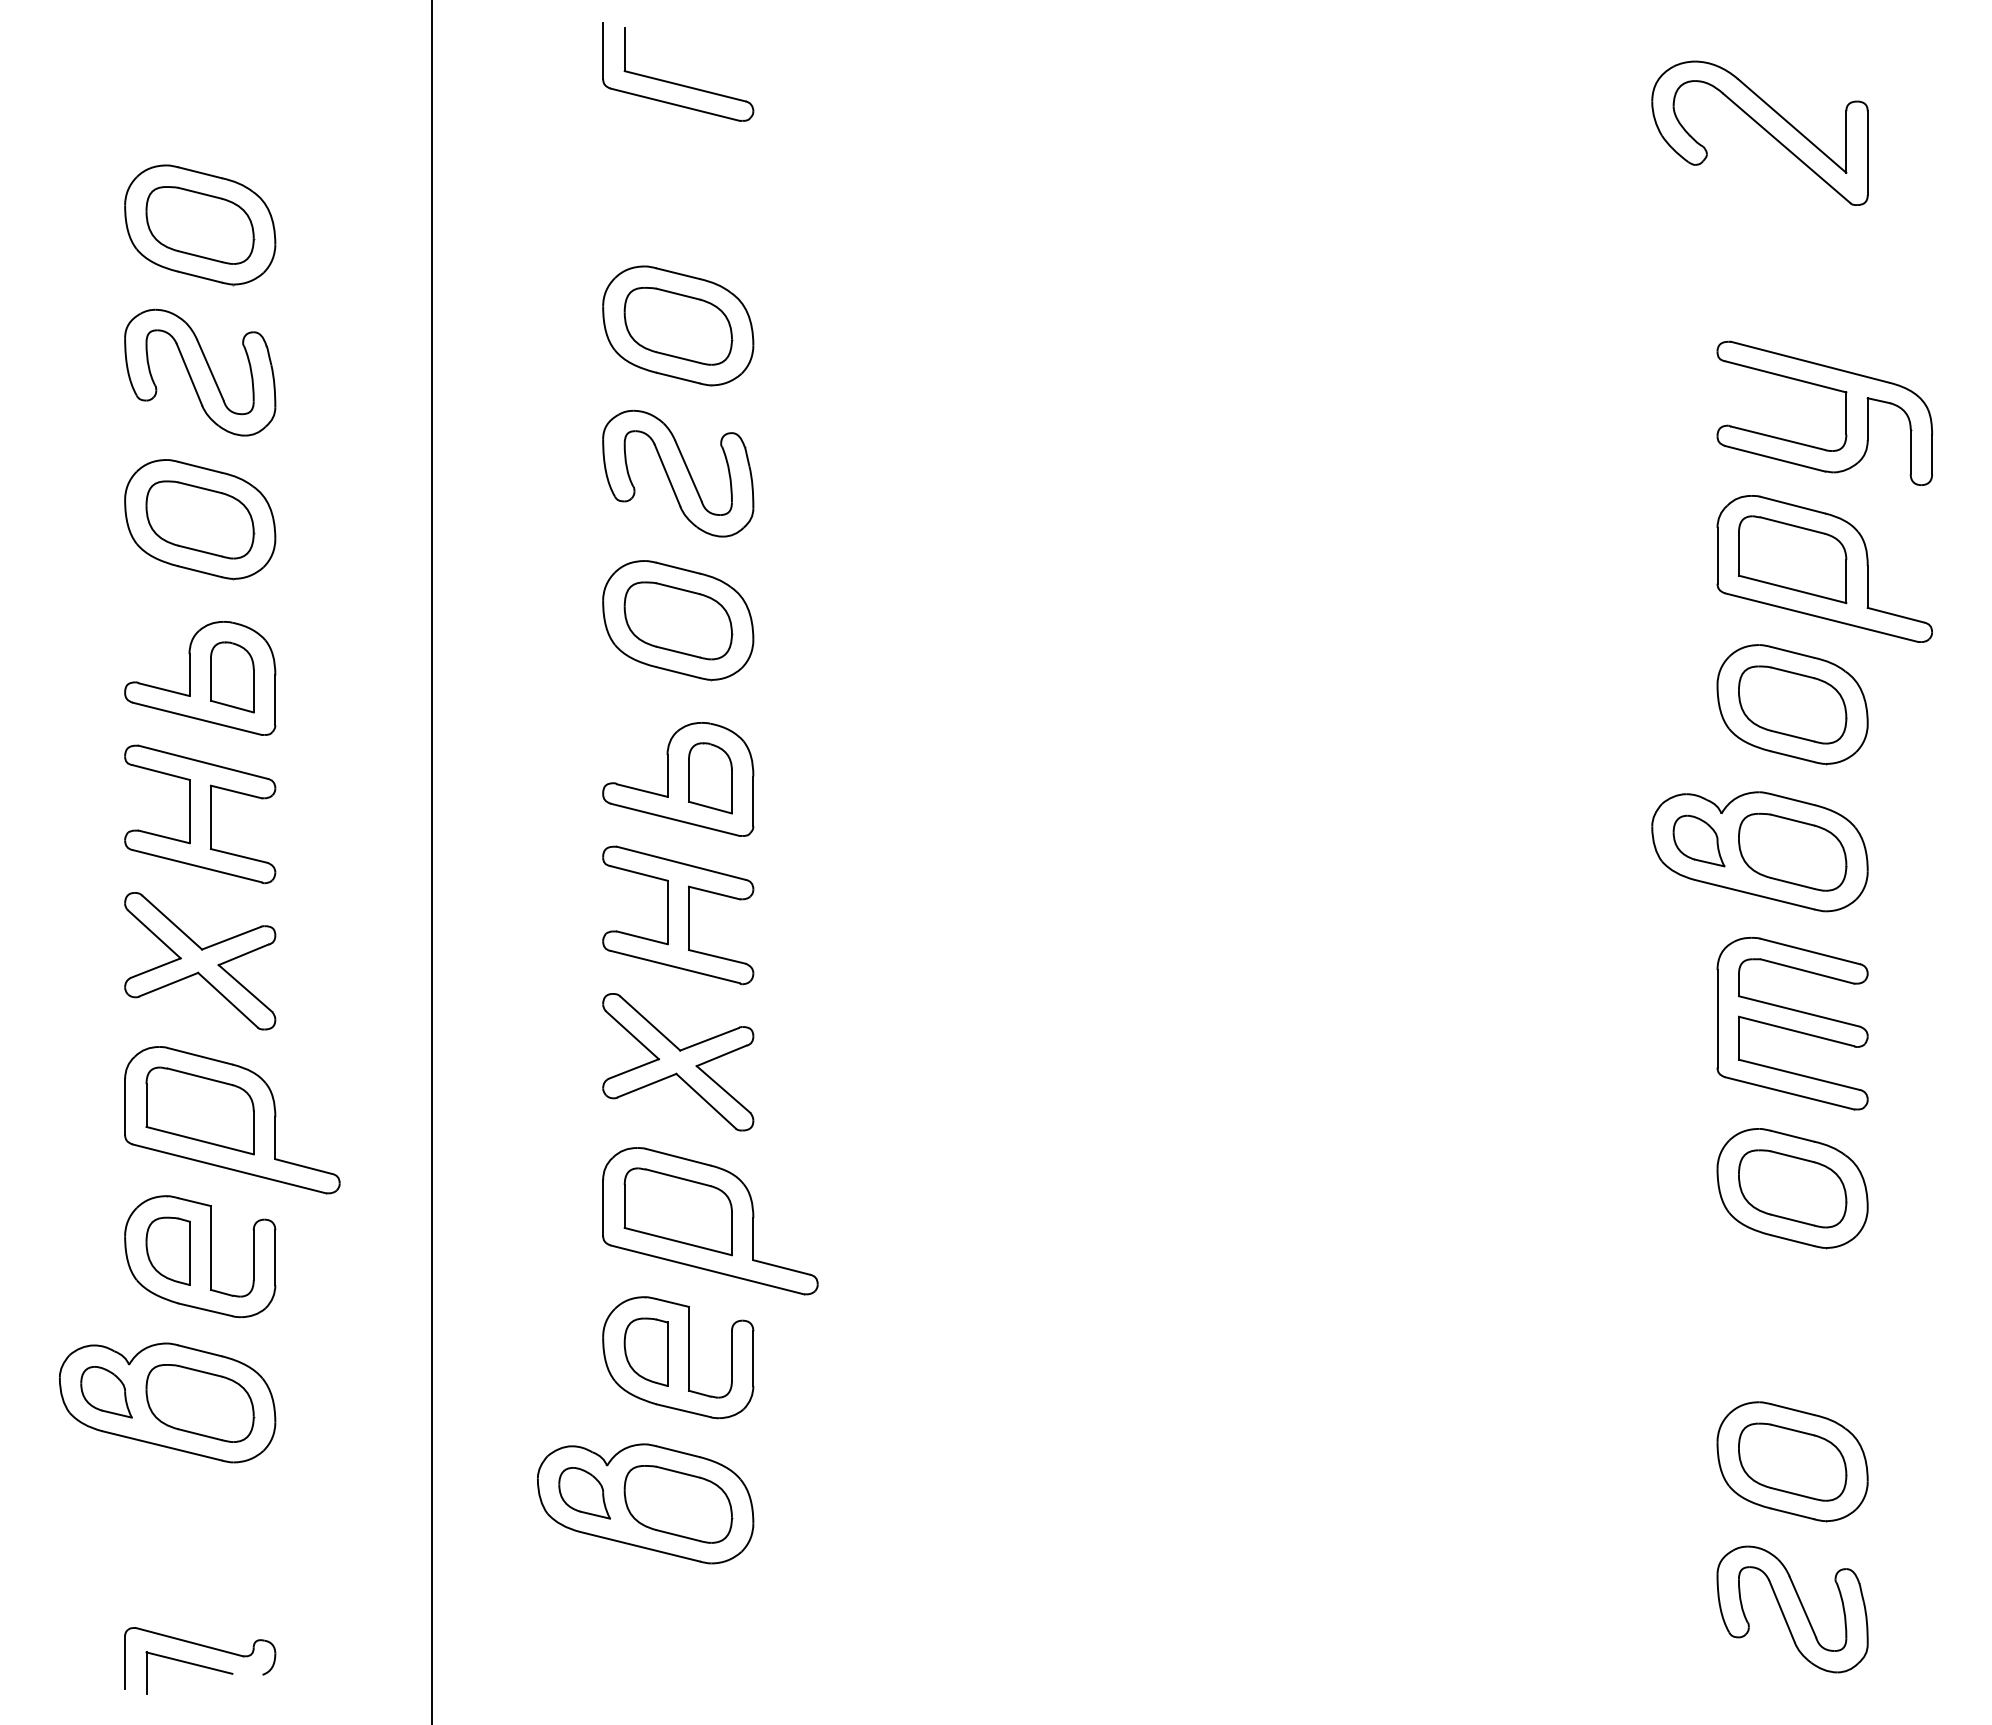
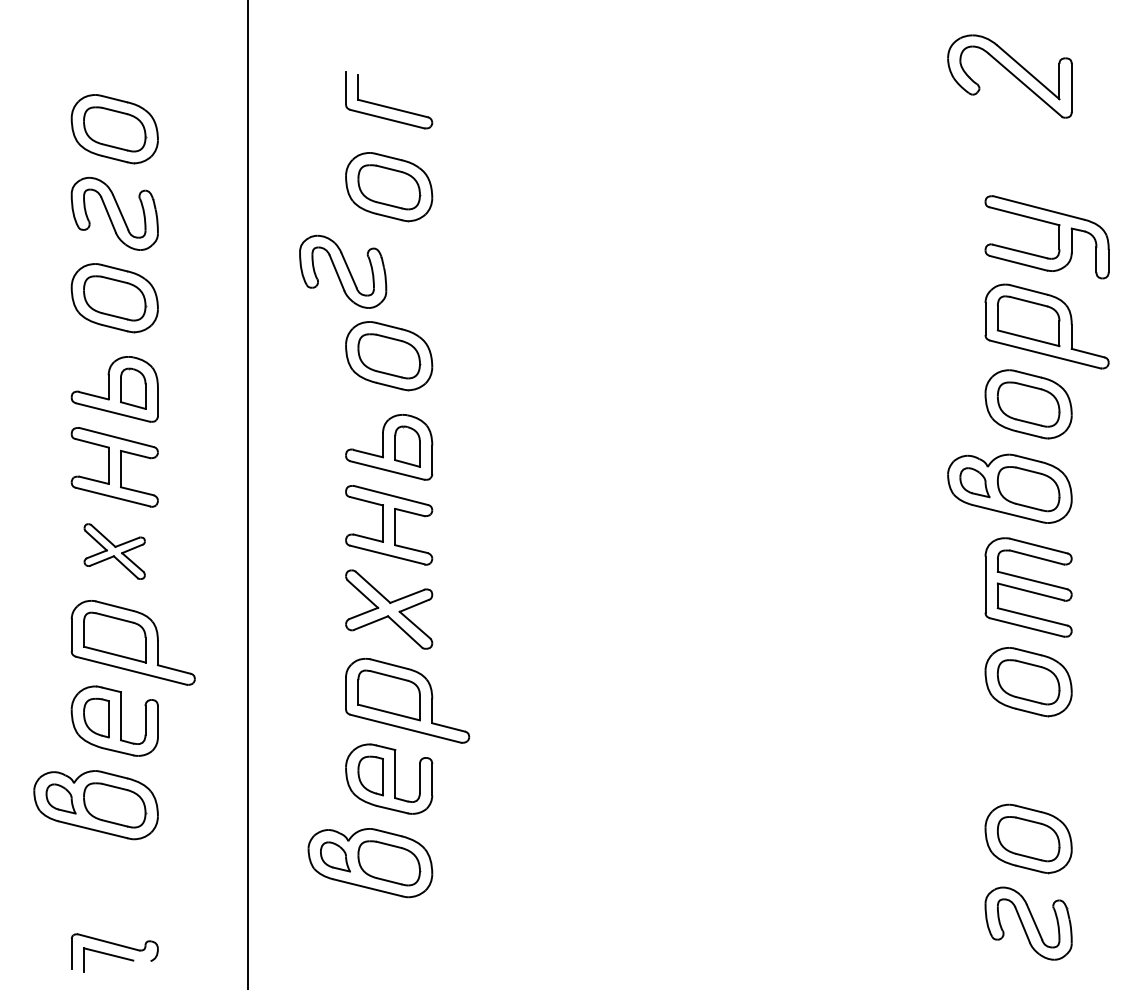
part: (678, 72) -> (389, 100), moved
part: (678, 473) -> (343, 271), moved
part: (199, 960) -> (114, 551), size x0.7

